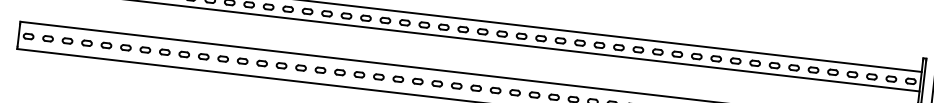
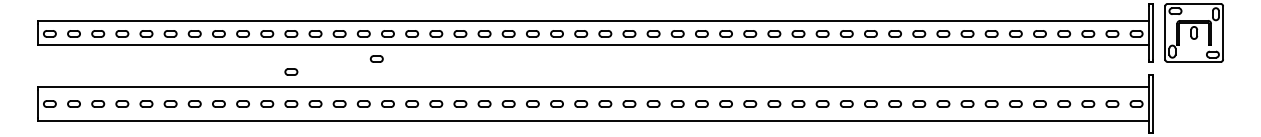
part: (296, 30) -> (376, 58), added
part: (226, 32) -> (291, 71), added

